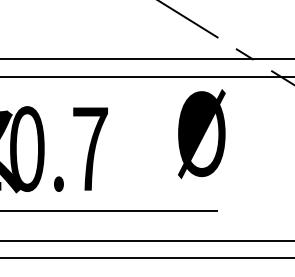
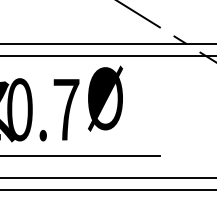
text: (201, 133) -> (105, 98), moved

